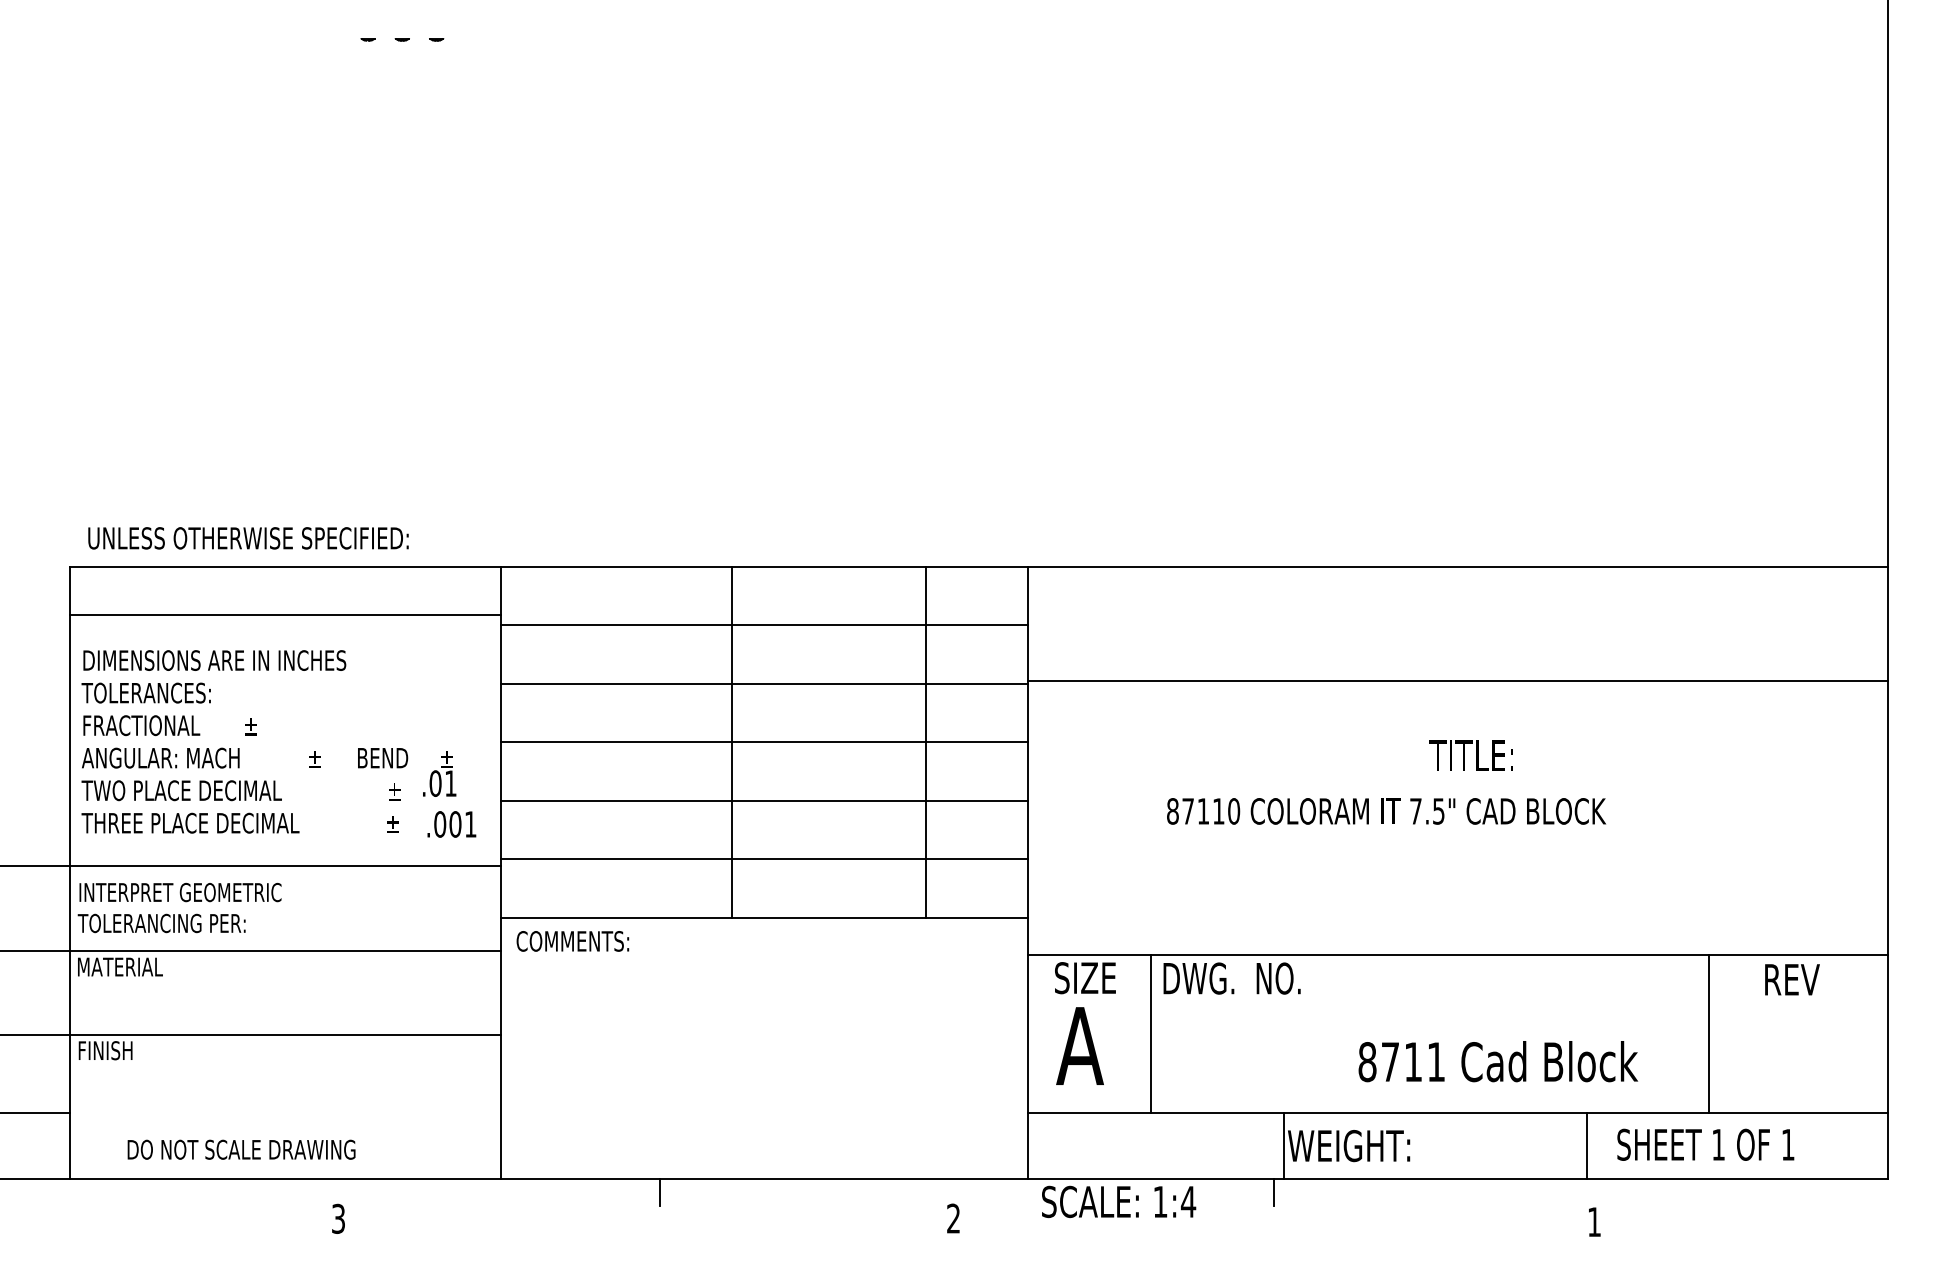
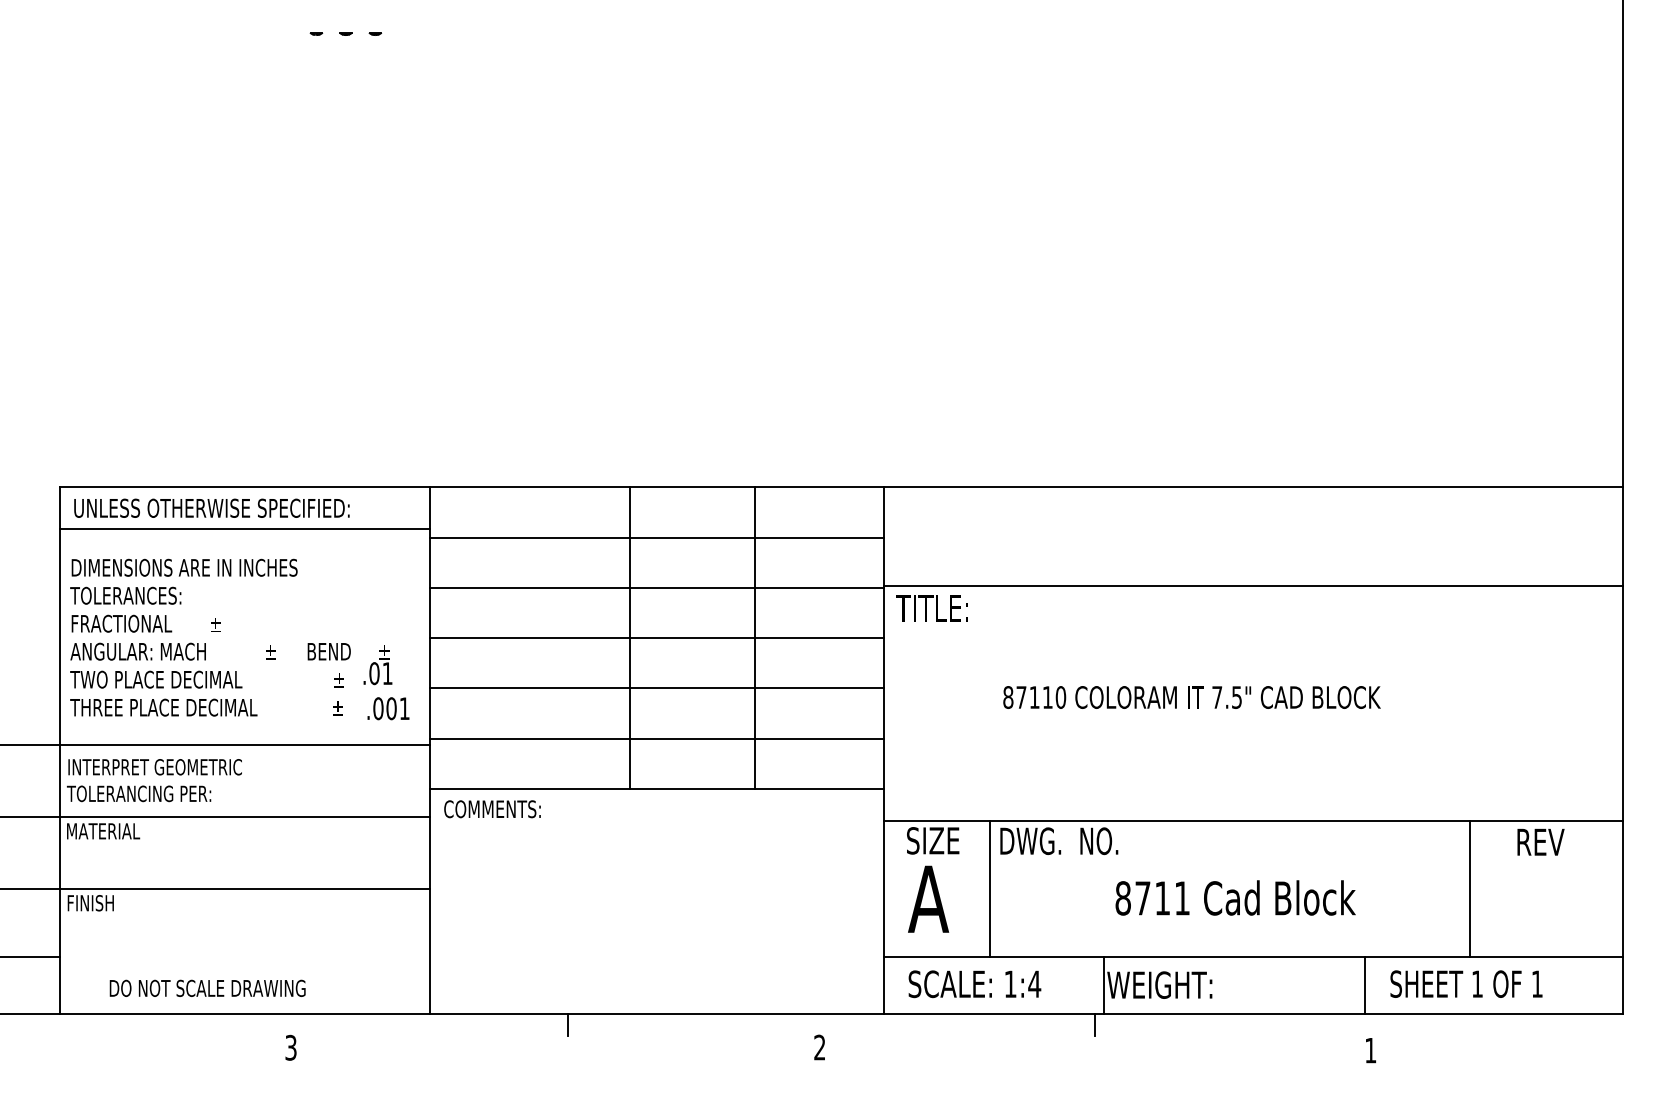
text: (248, 538) -> (211, 508), moved
line: (925, 742) -> (755, 638), moved
text: (1470, 755) -> (931, 608), moved
text: (1498, 1061) -> (1235, 897), moved
text: (1119, 1201) -> (975, 983), moved

